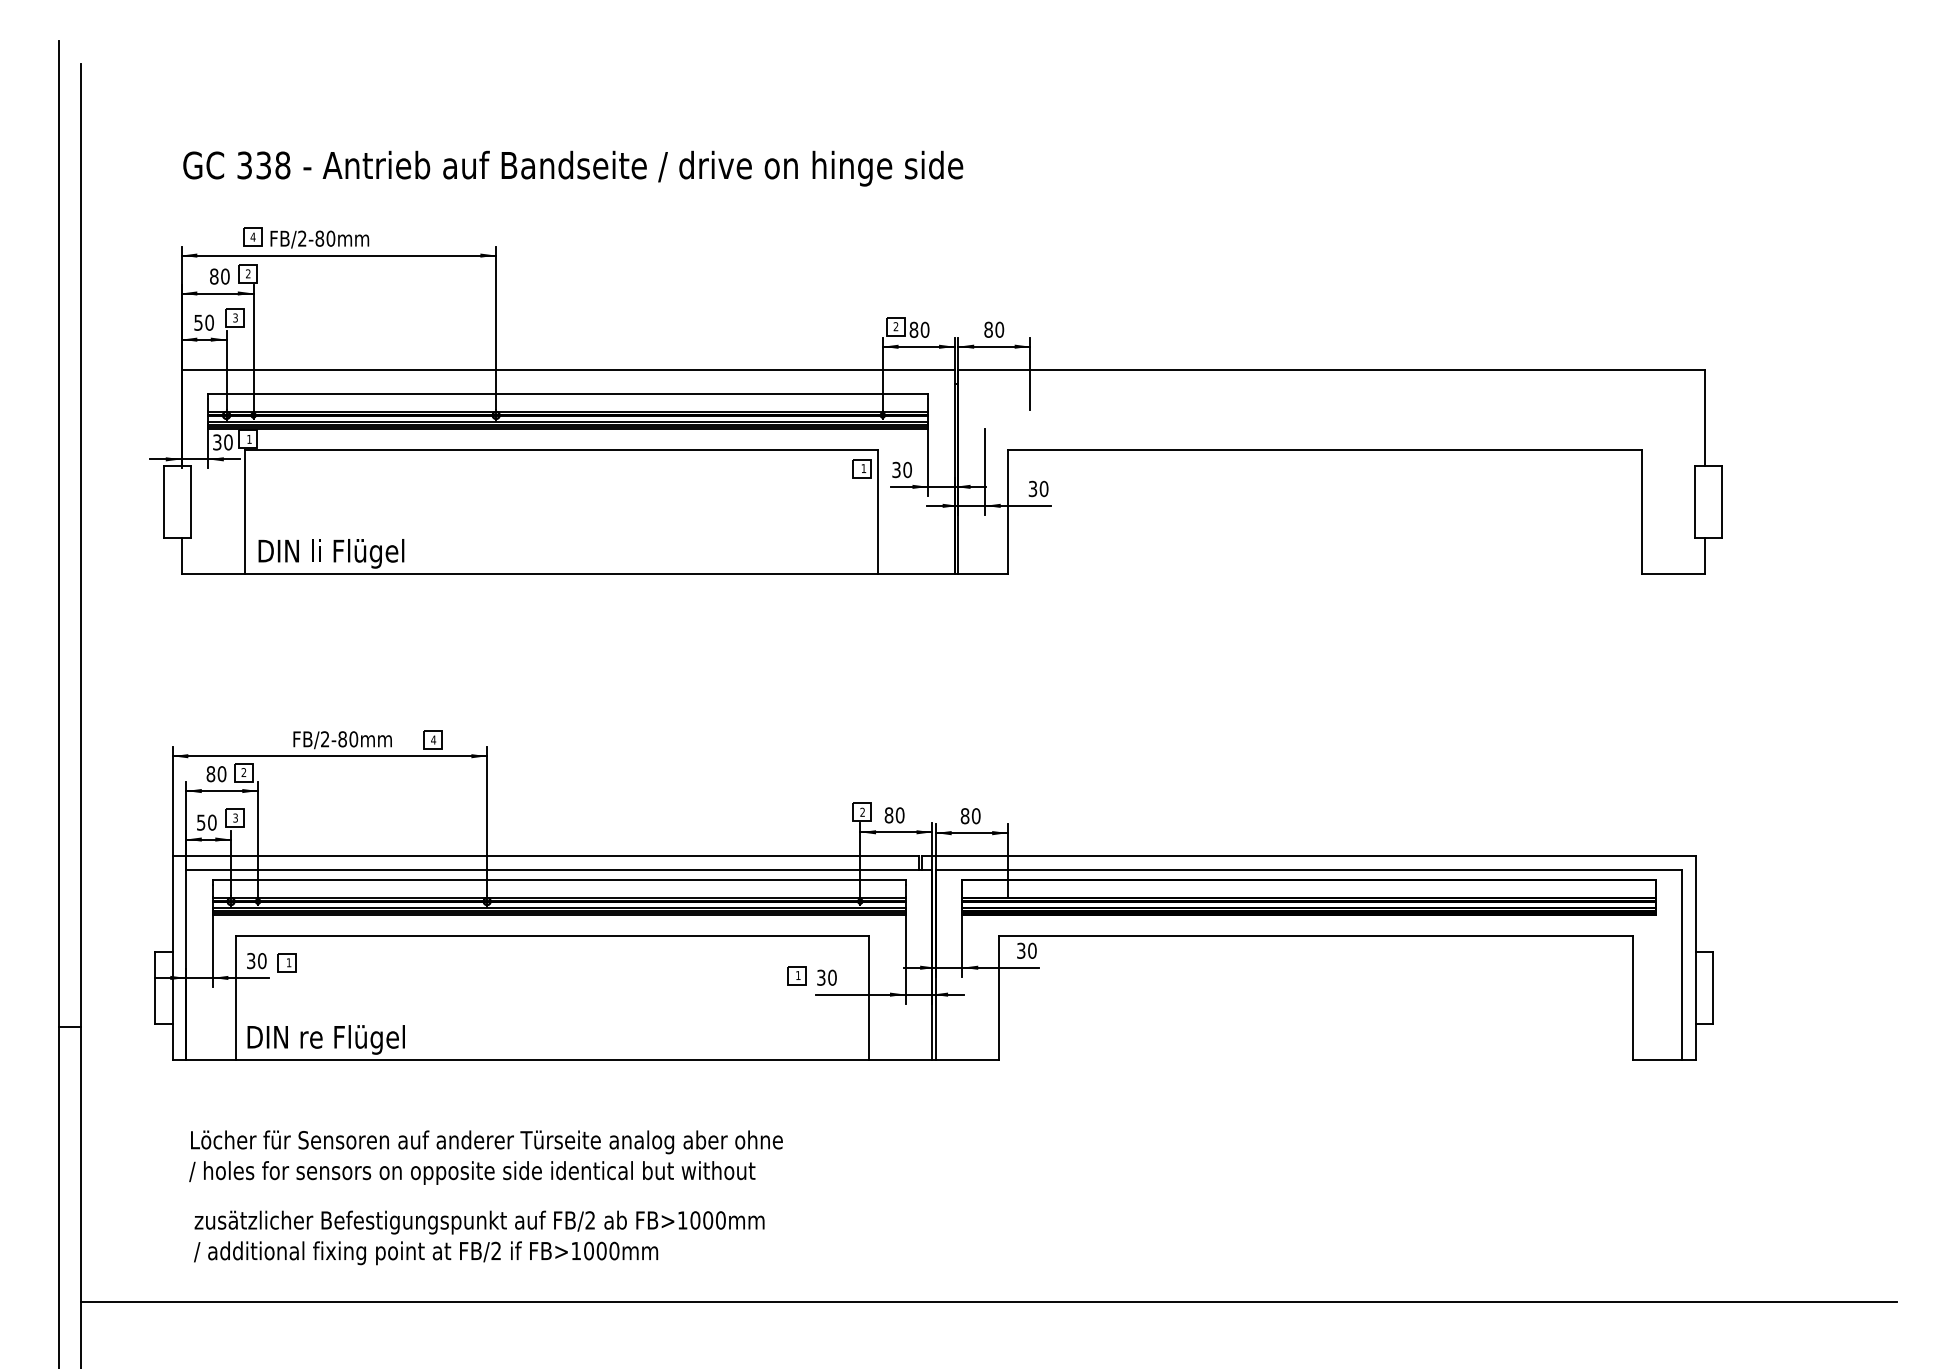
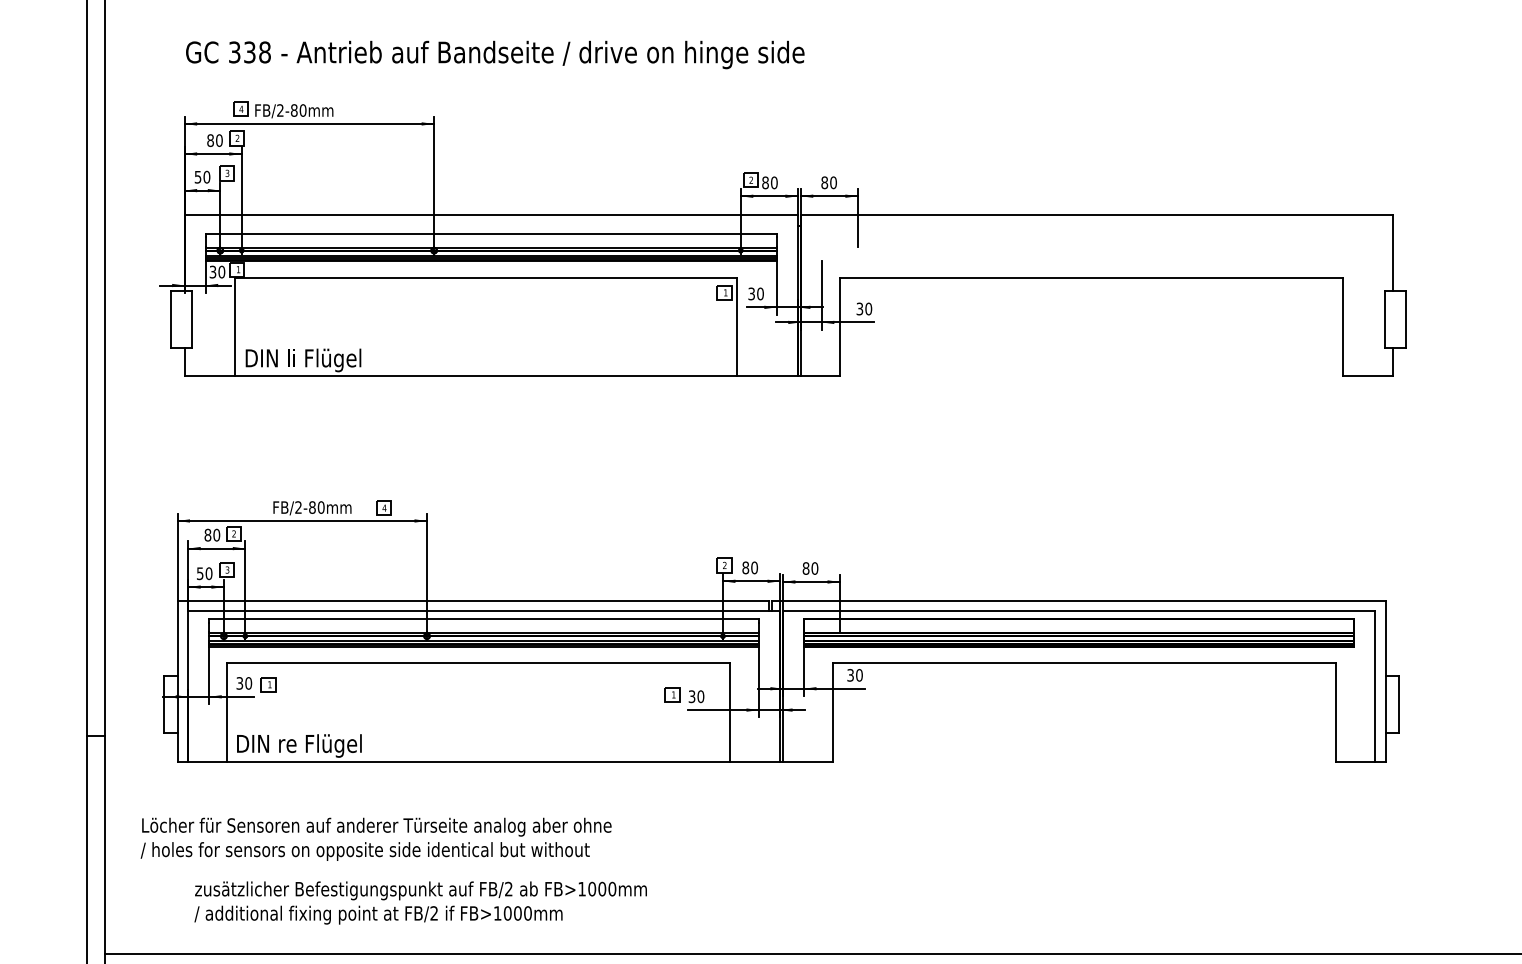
text: (485, 1157) -> (375, 839), moved

